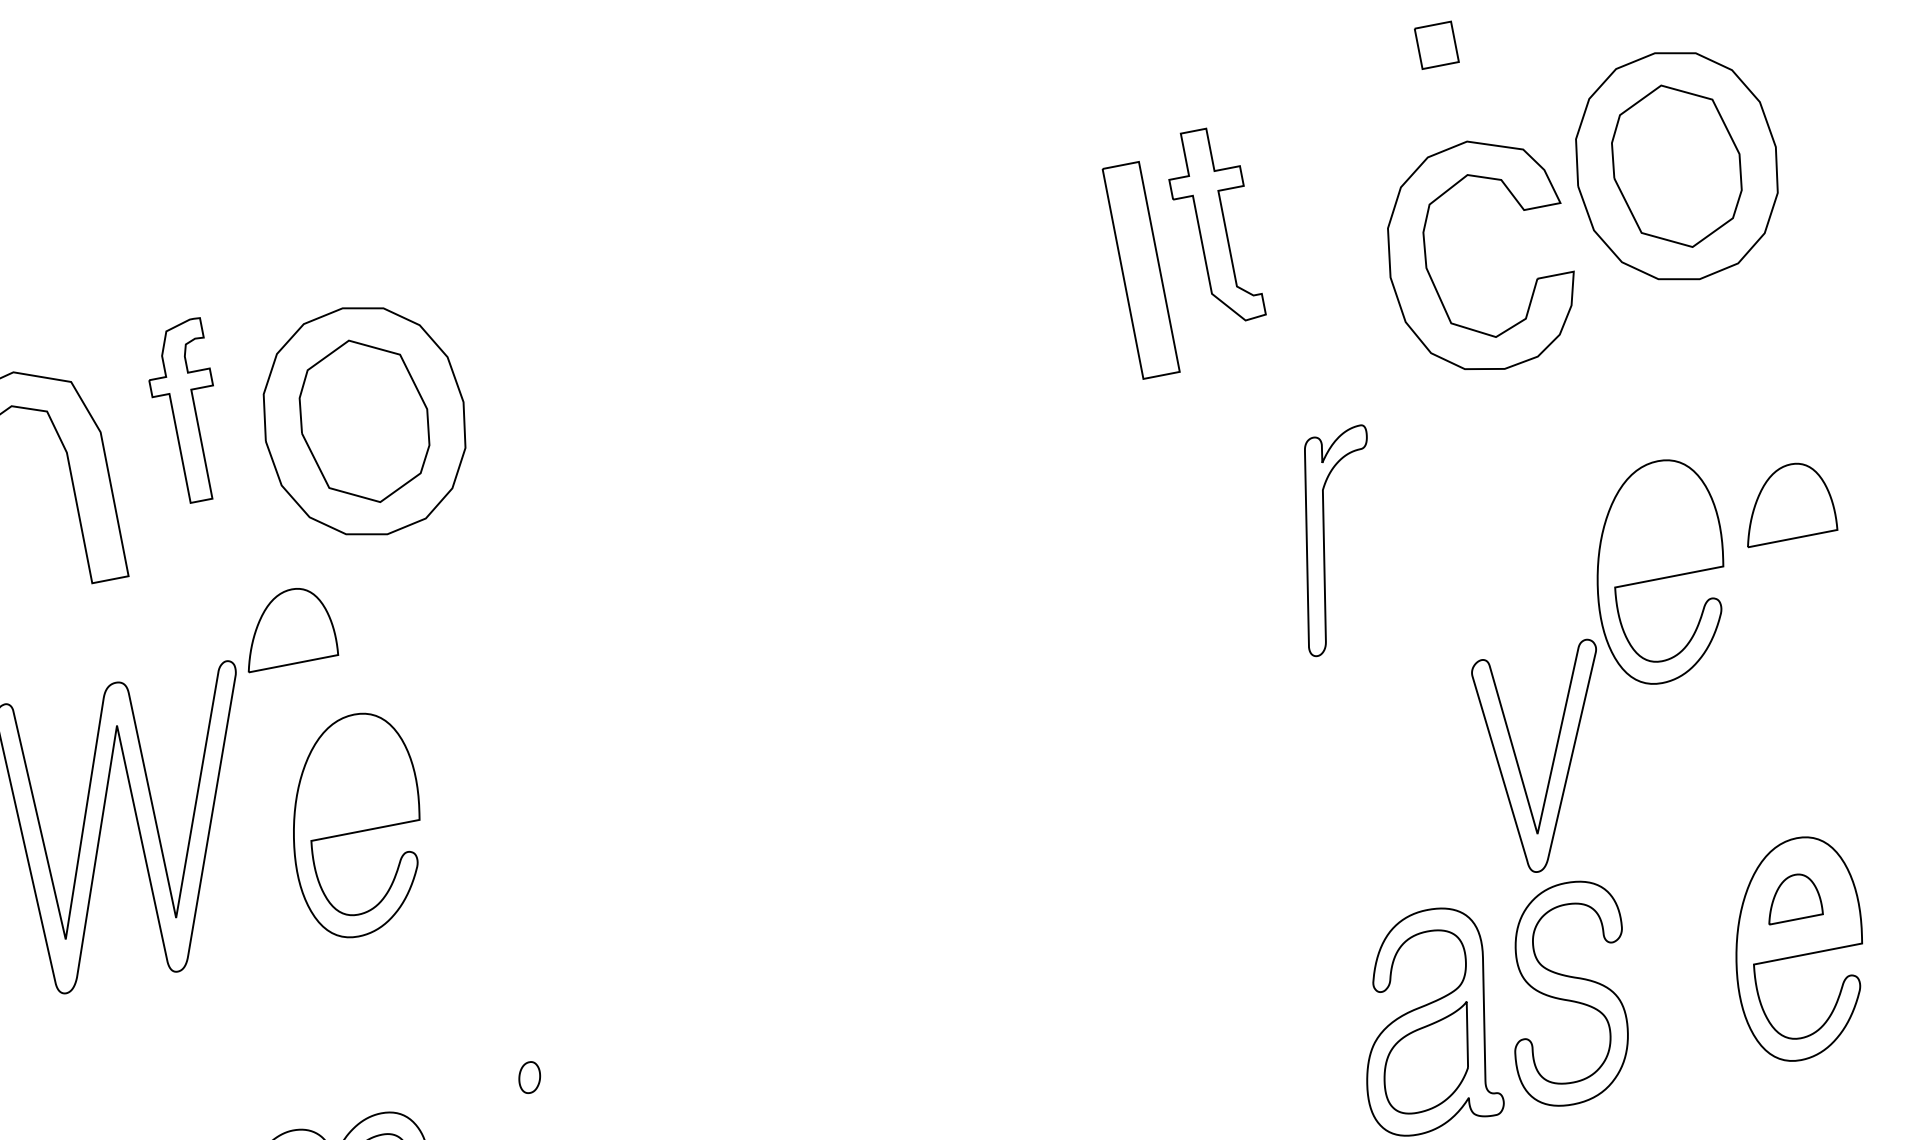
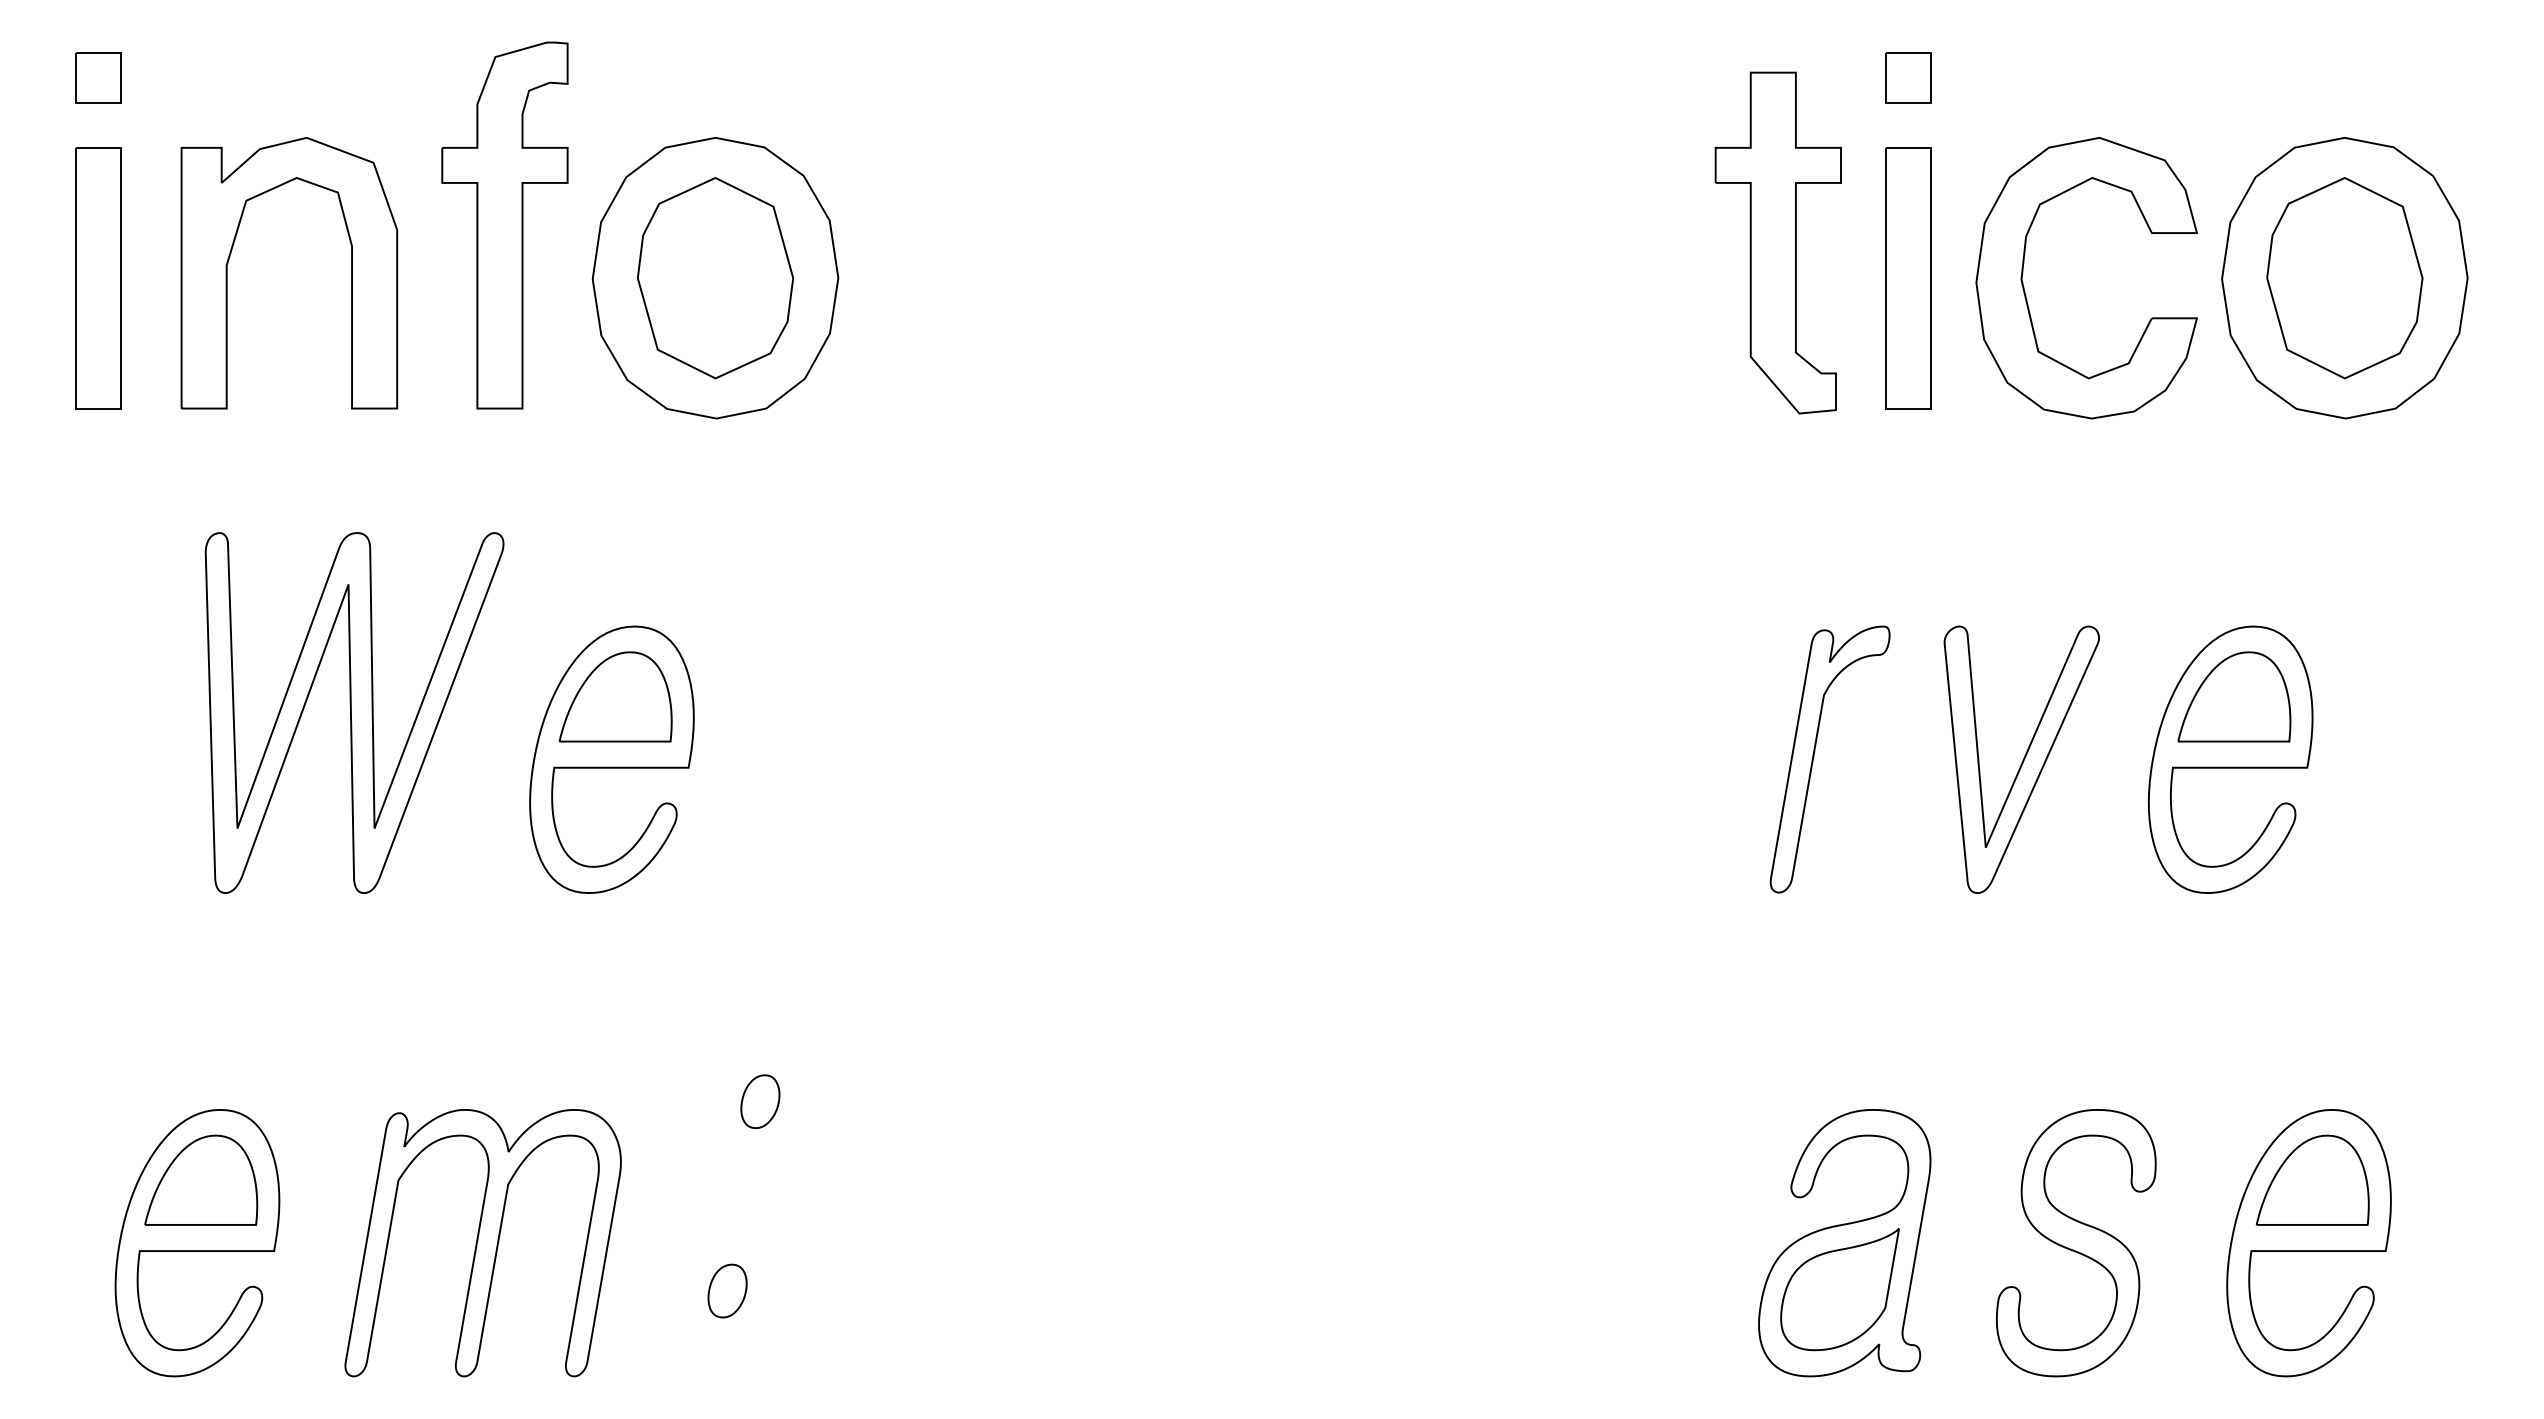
part: (1436, 45) -> (1908, 77), moved
part: (1214, 226) -> (1777, 242), size x1.43
part: (1141, 270) -> (1908, 278), moved
part: (1432, 280) -> (2026, 295), moved
part: (186, 411) -> (504, 225), size x1.67
part: (1786, 502) -> (2234, 696), moved
part: (1325, 541) -> (1814, 757), moved
part: (286, 627) -> (615, 696), moved
part: (1552, 757) -> (2021, 759), moved
part: (1791, 897) -> (2312, 1179), size x1.67
part: (1569, 994) -> (2076, 1243), moved
part: (529, 1077) -> (760, 1101), size x1.43

